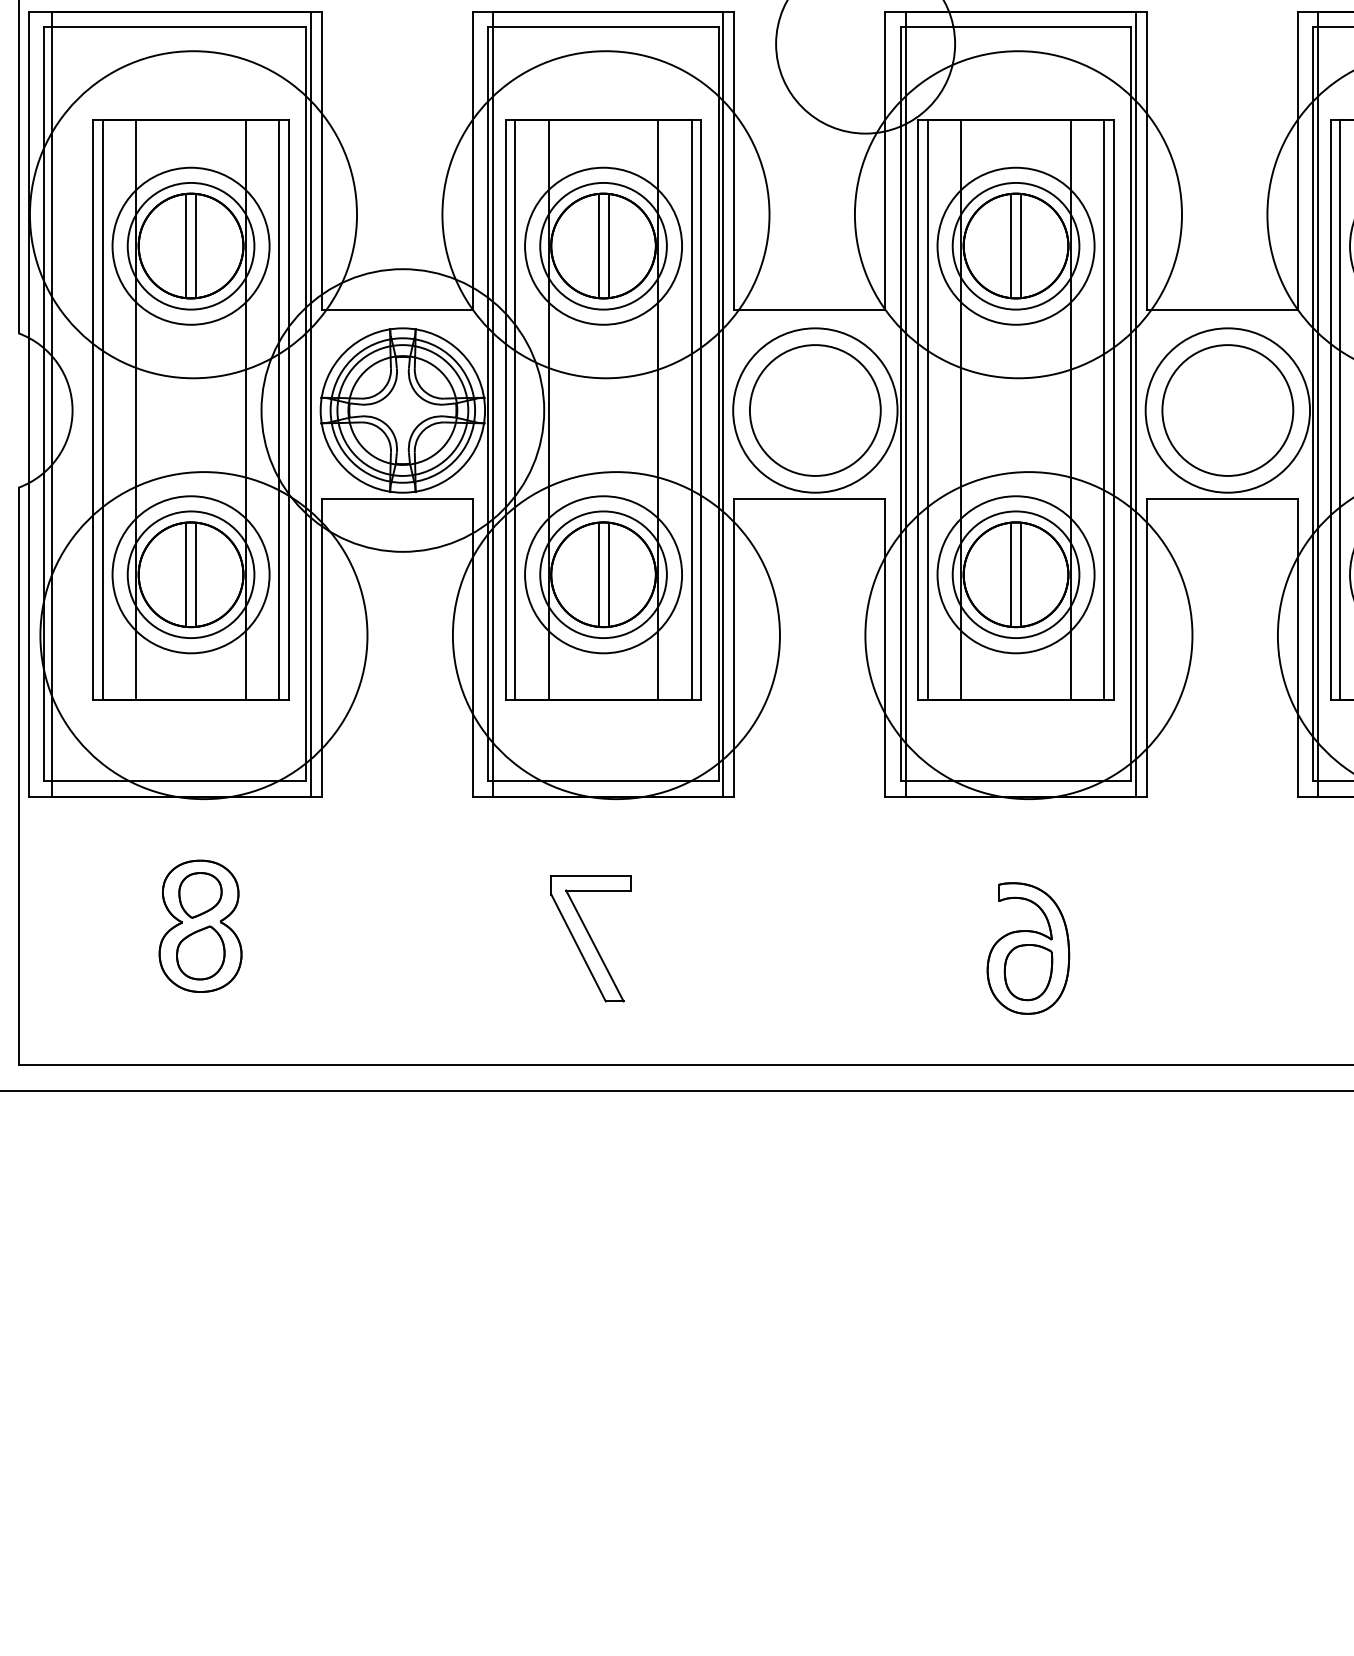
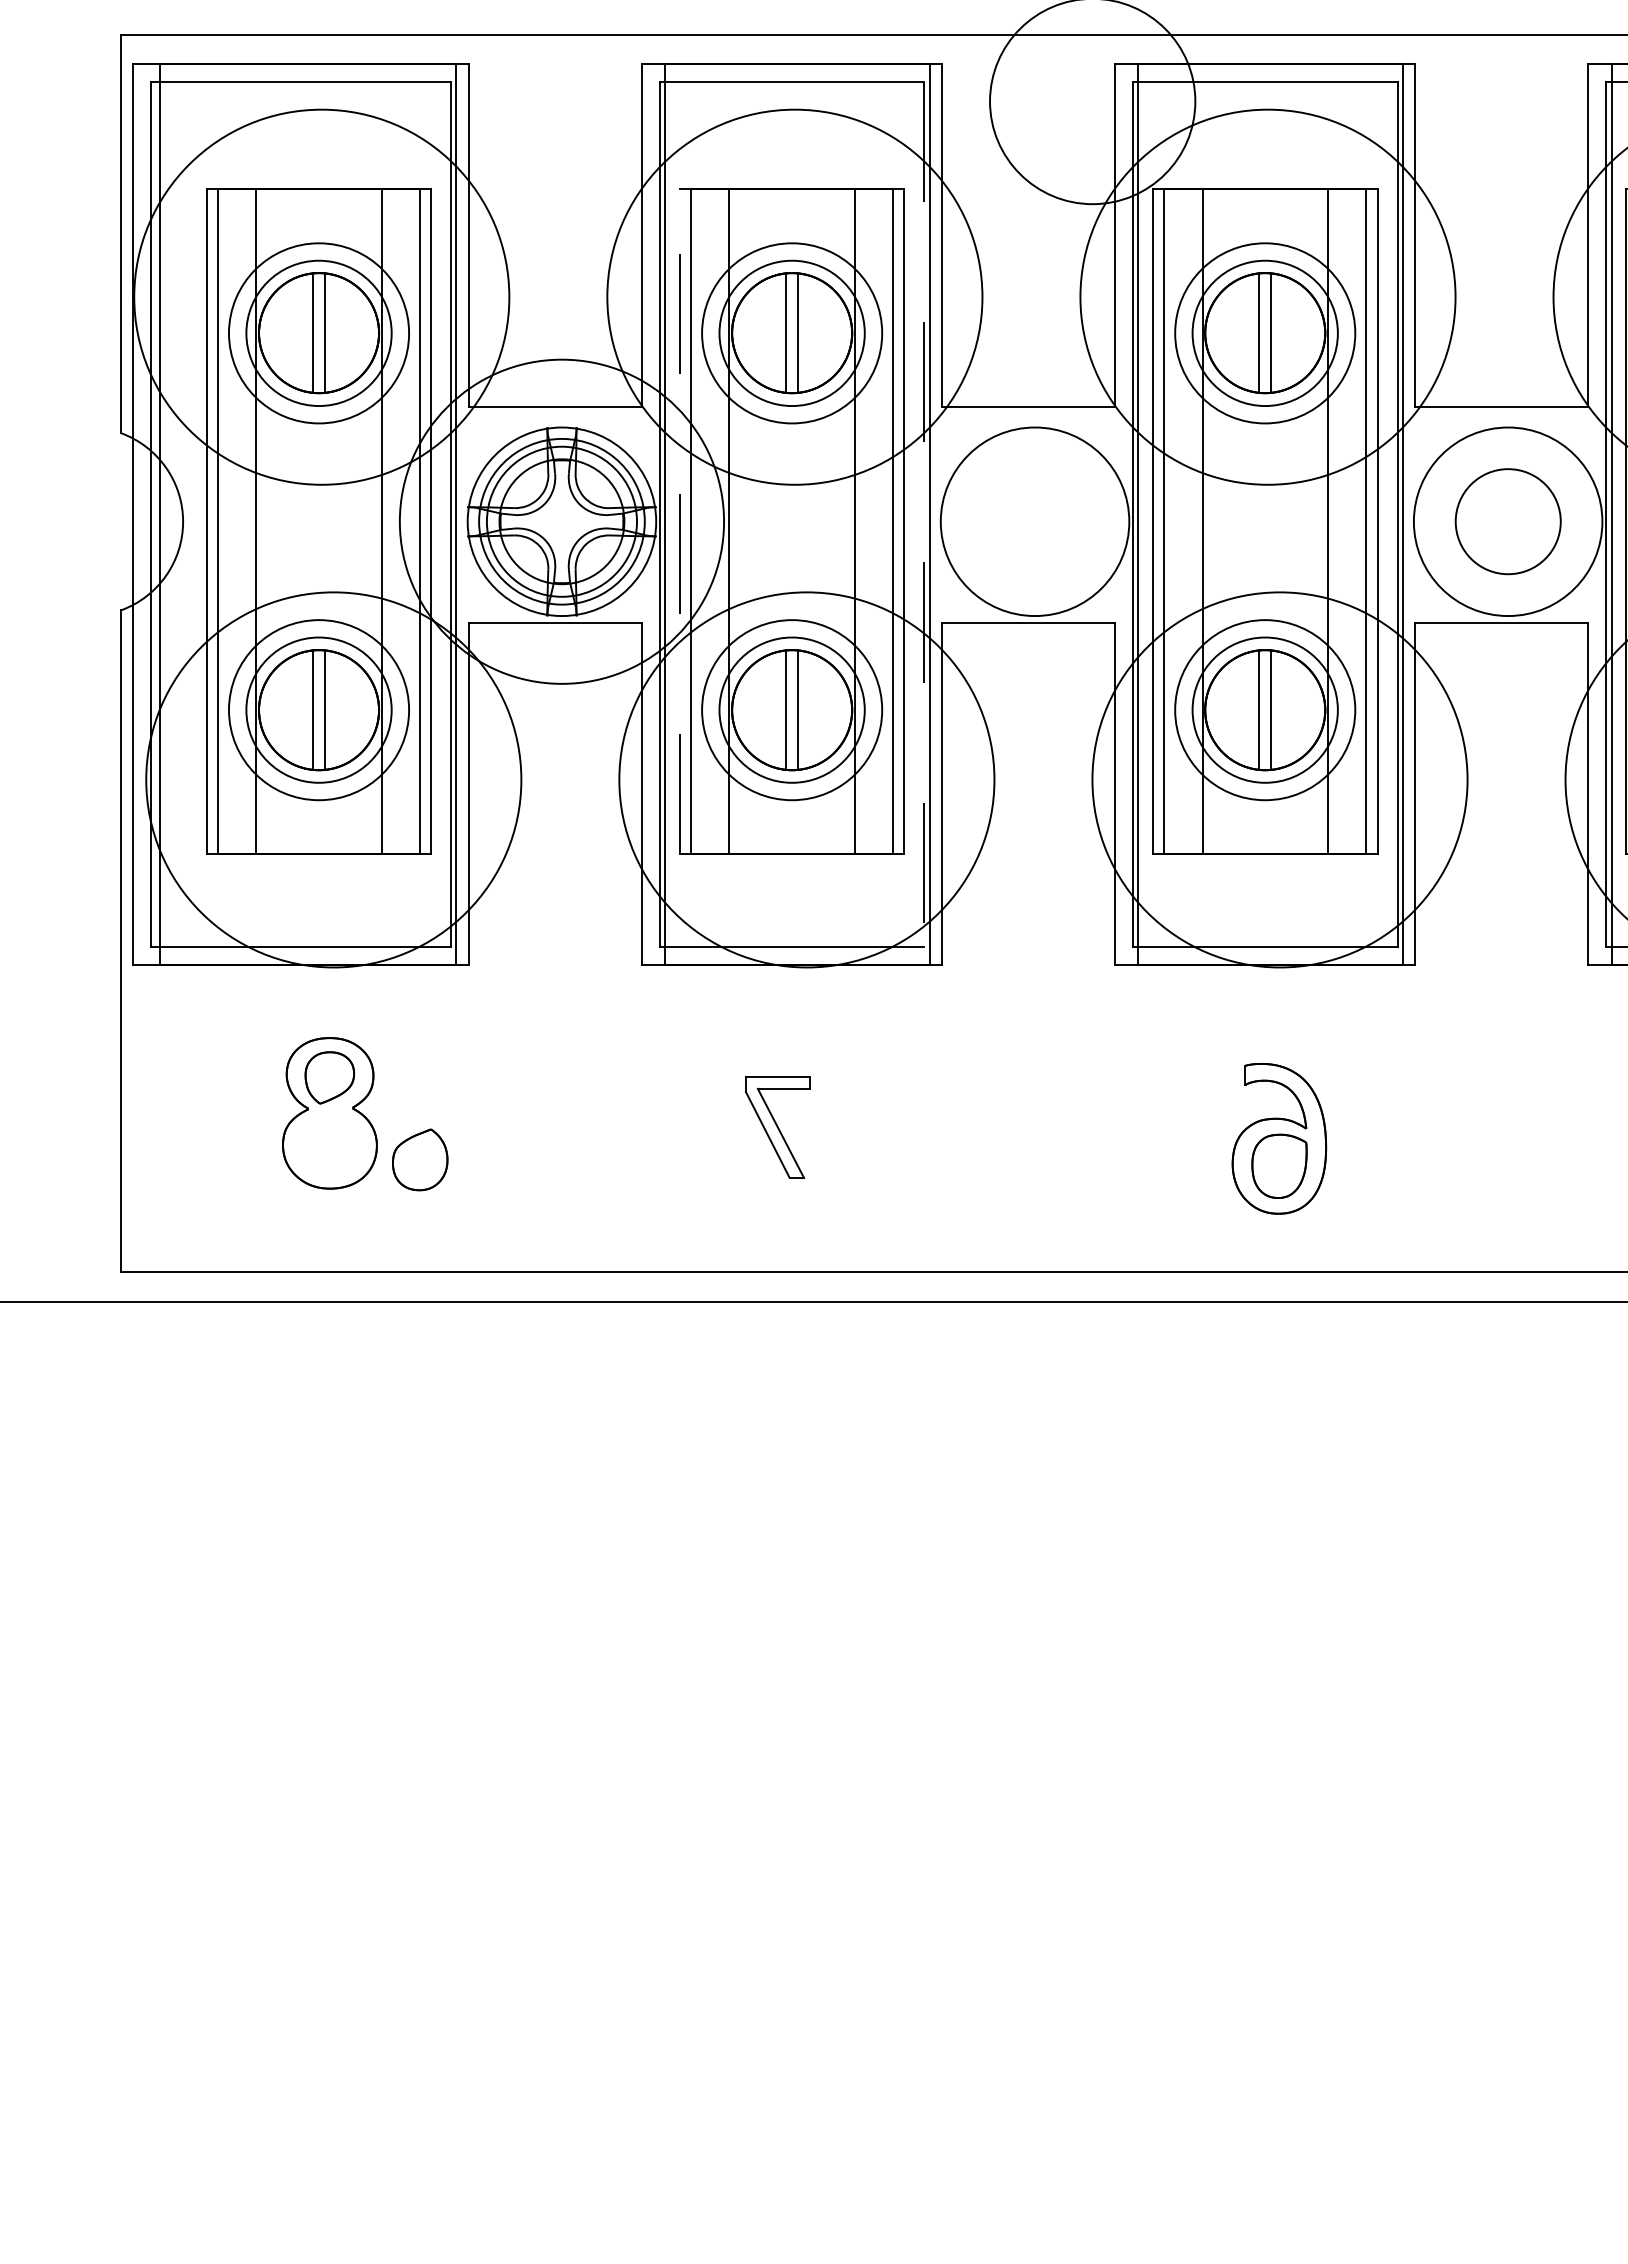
line: (718, 405) -> (924, 515), solid -> dashed
line: (505, 410) -> (679, 521), solid -> dashed
circle: (814, 410) -> (1034, 521), removed
circle: (1228, 410) -> (1508, 521), size x0.7
part: (590, 938) -> (777, 1127), size x0.7
part: (201, 952) -> (420, 1159), moved

